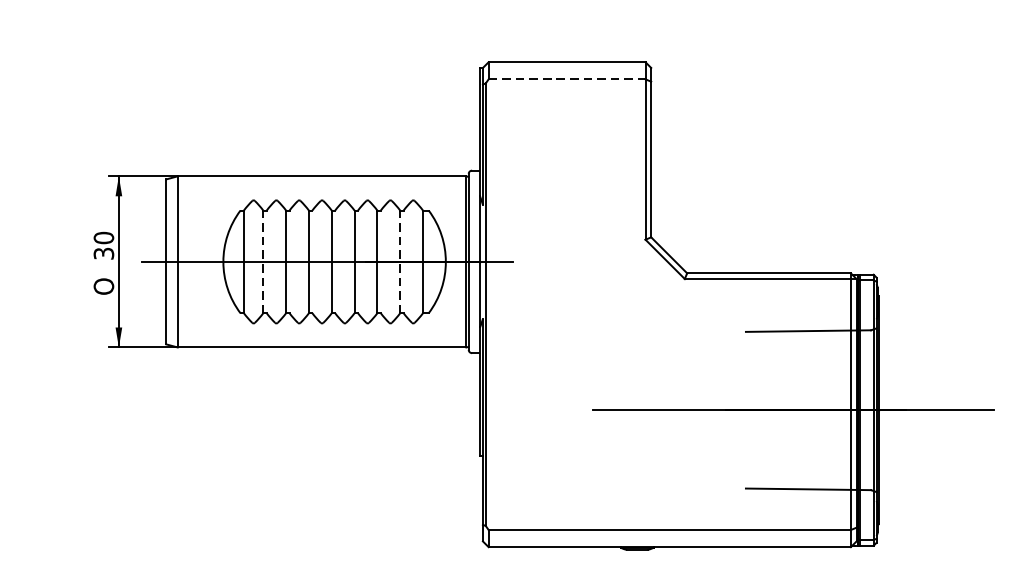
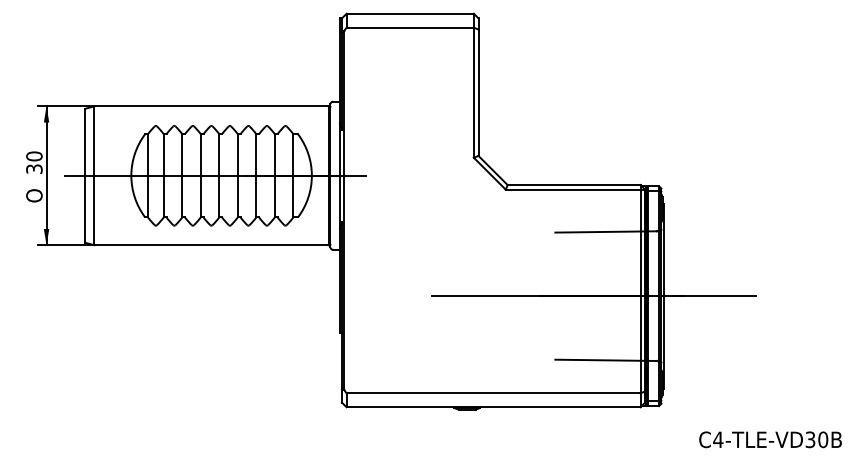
line: (567, 79) -> (410, 27), dashed -> solid
line: (263, 261) -> (163, 175), dashed -> solid
line: (399, 261) -> (274, 175), dashed -> solid

